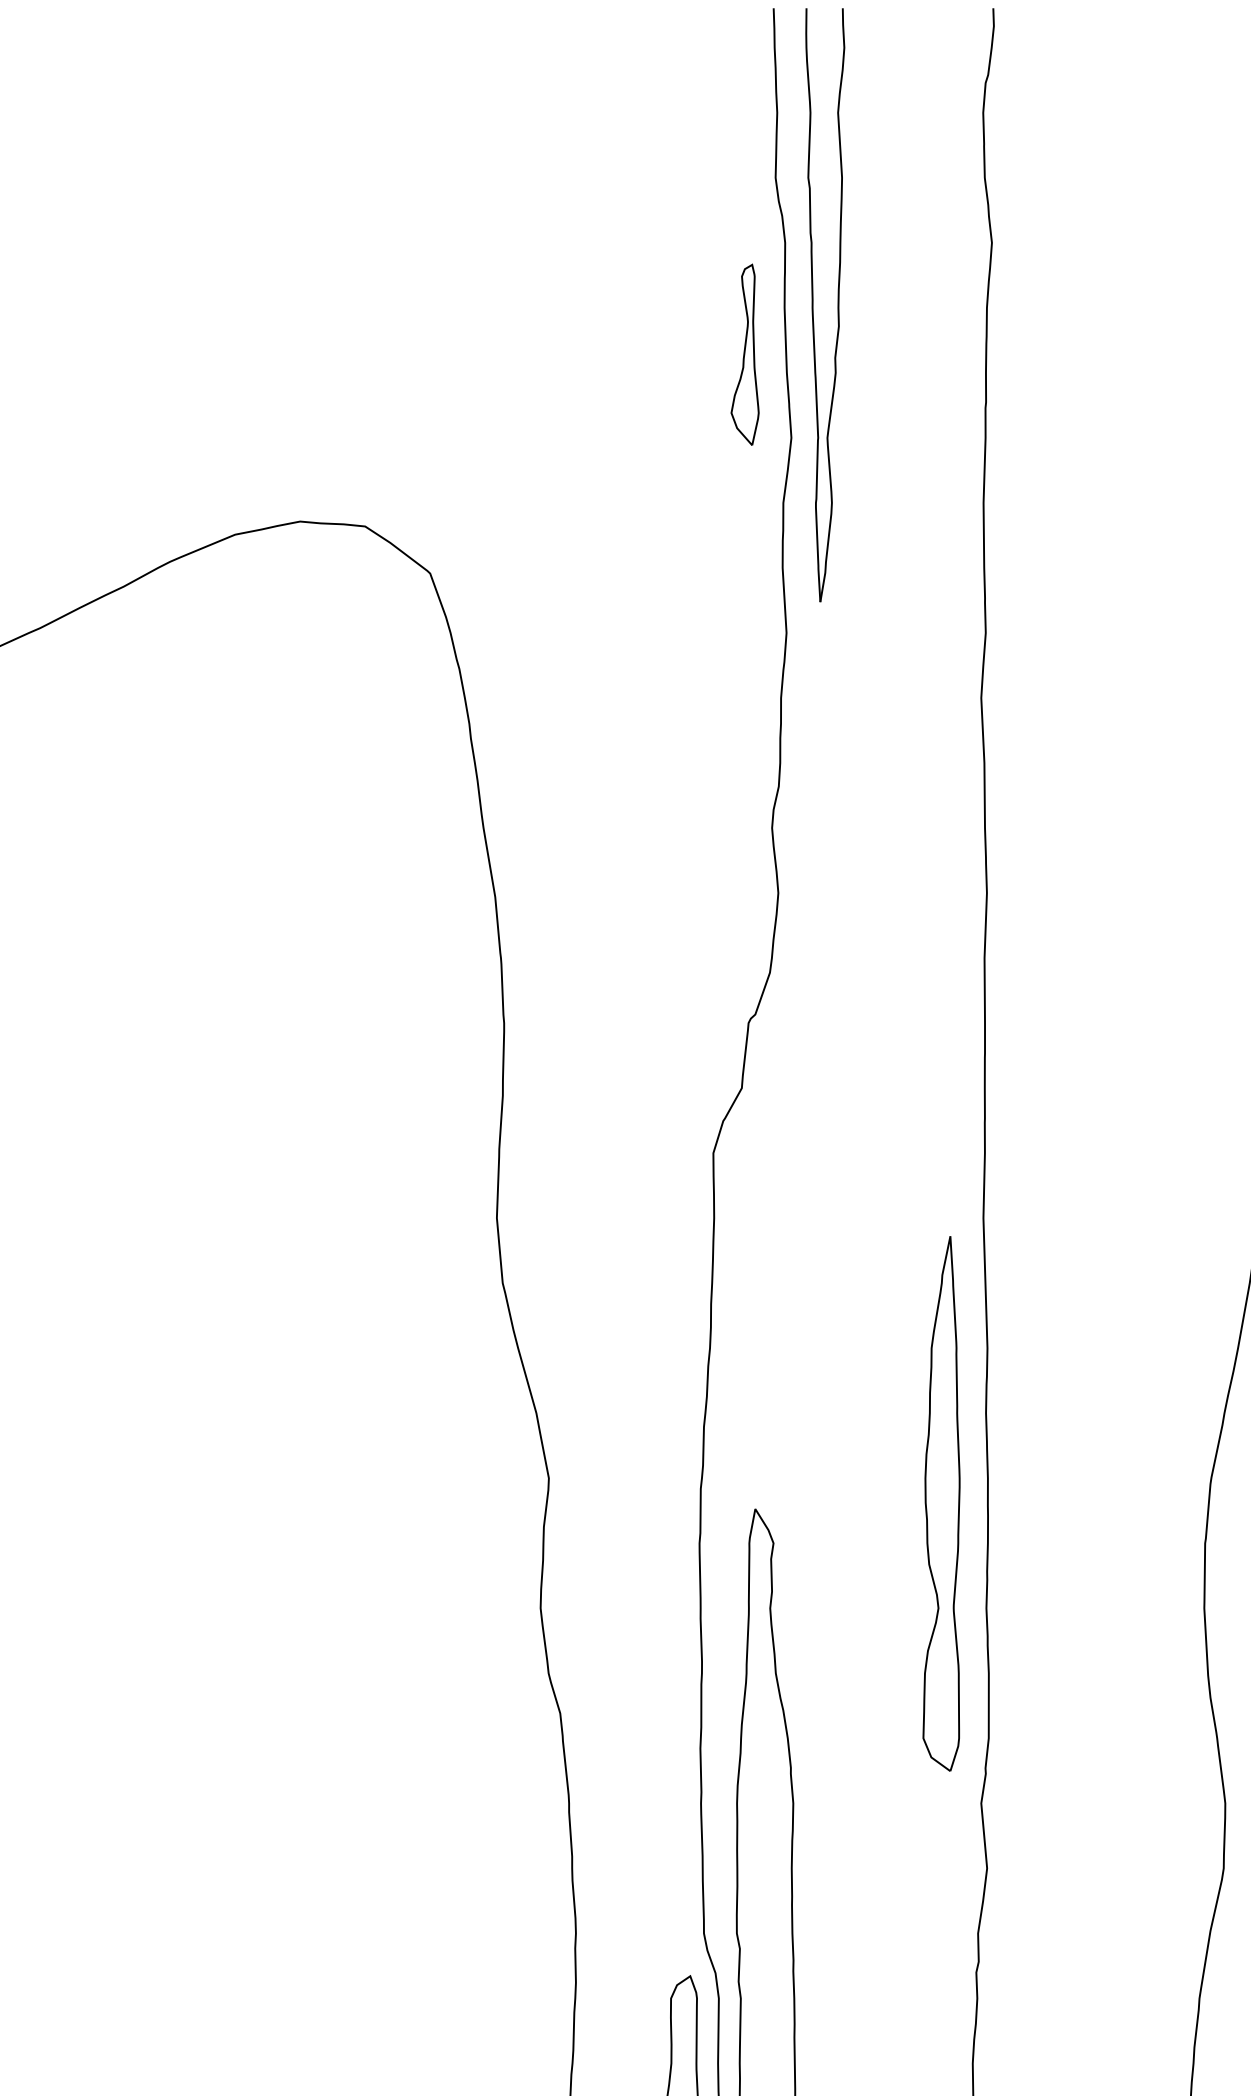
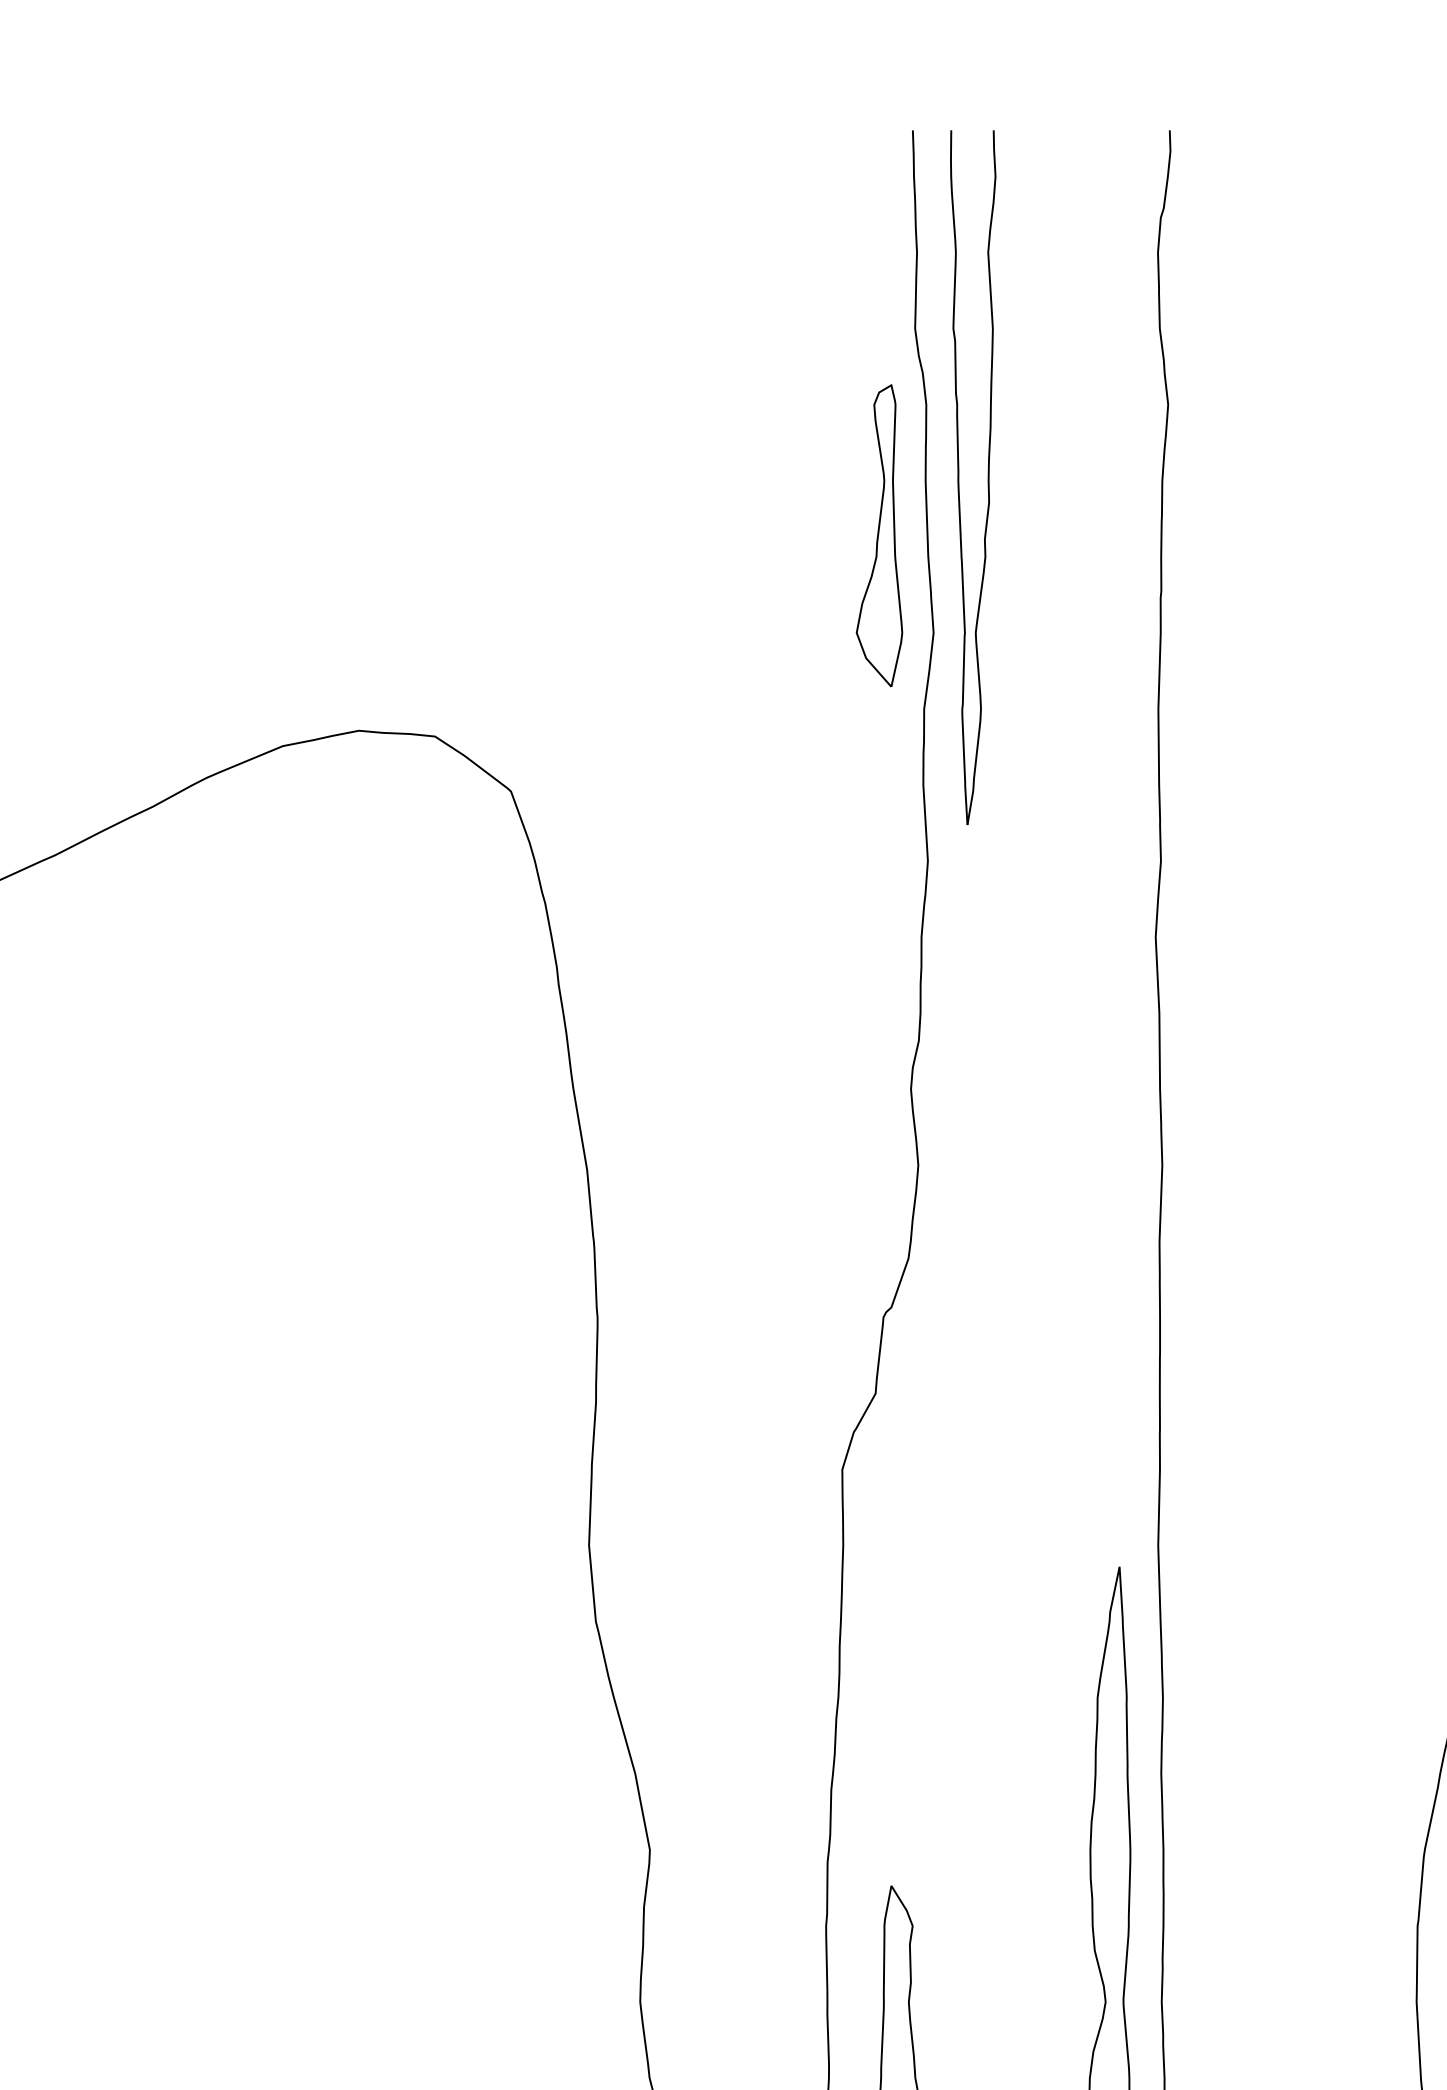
part: (744, 354) -> (878, 535), size x1.43

